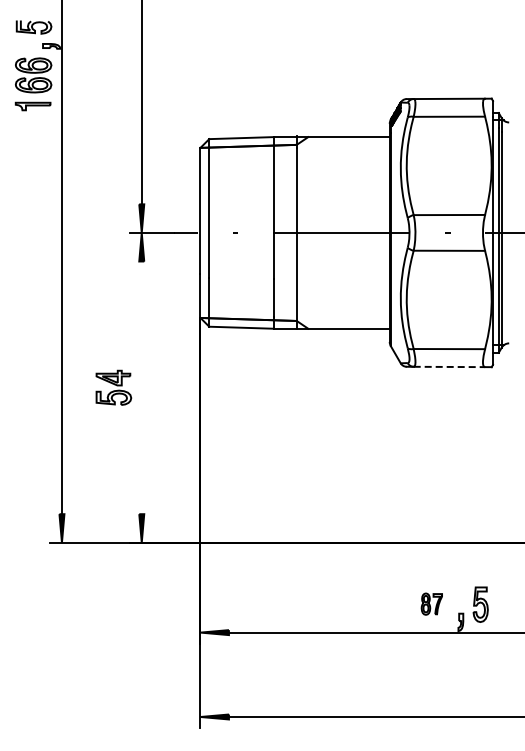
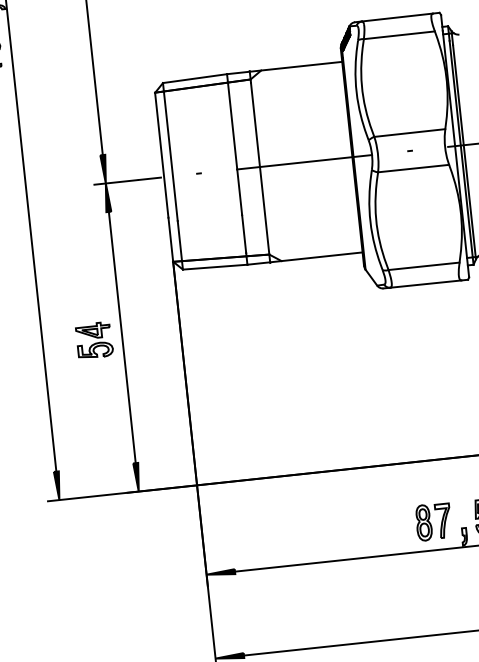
line: (449, 366) -> (426, 283), dashed -> solid
line: (141, 387) -> (122, 337), added
part: (431, 603) -> (433, 521), size x1.67

